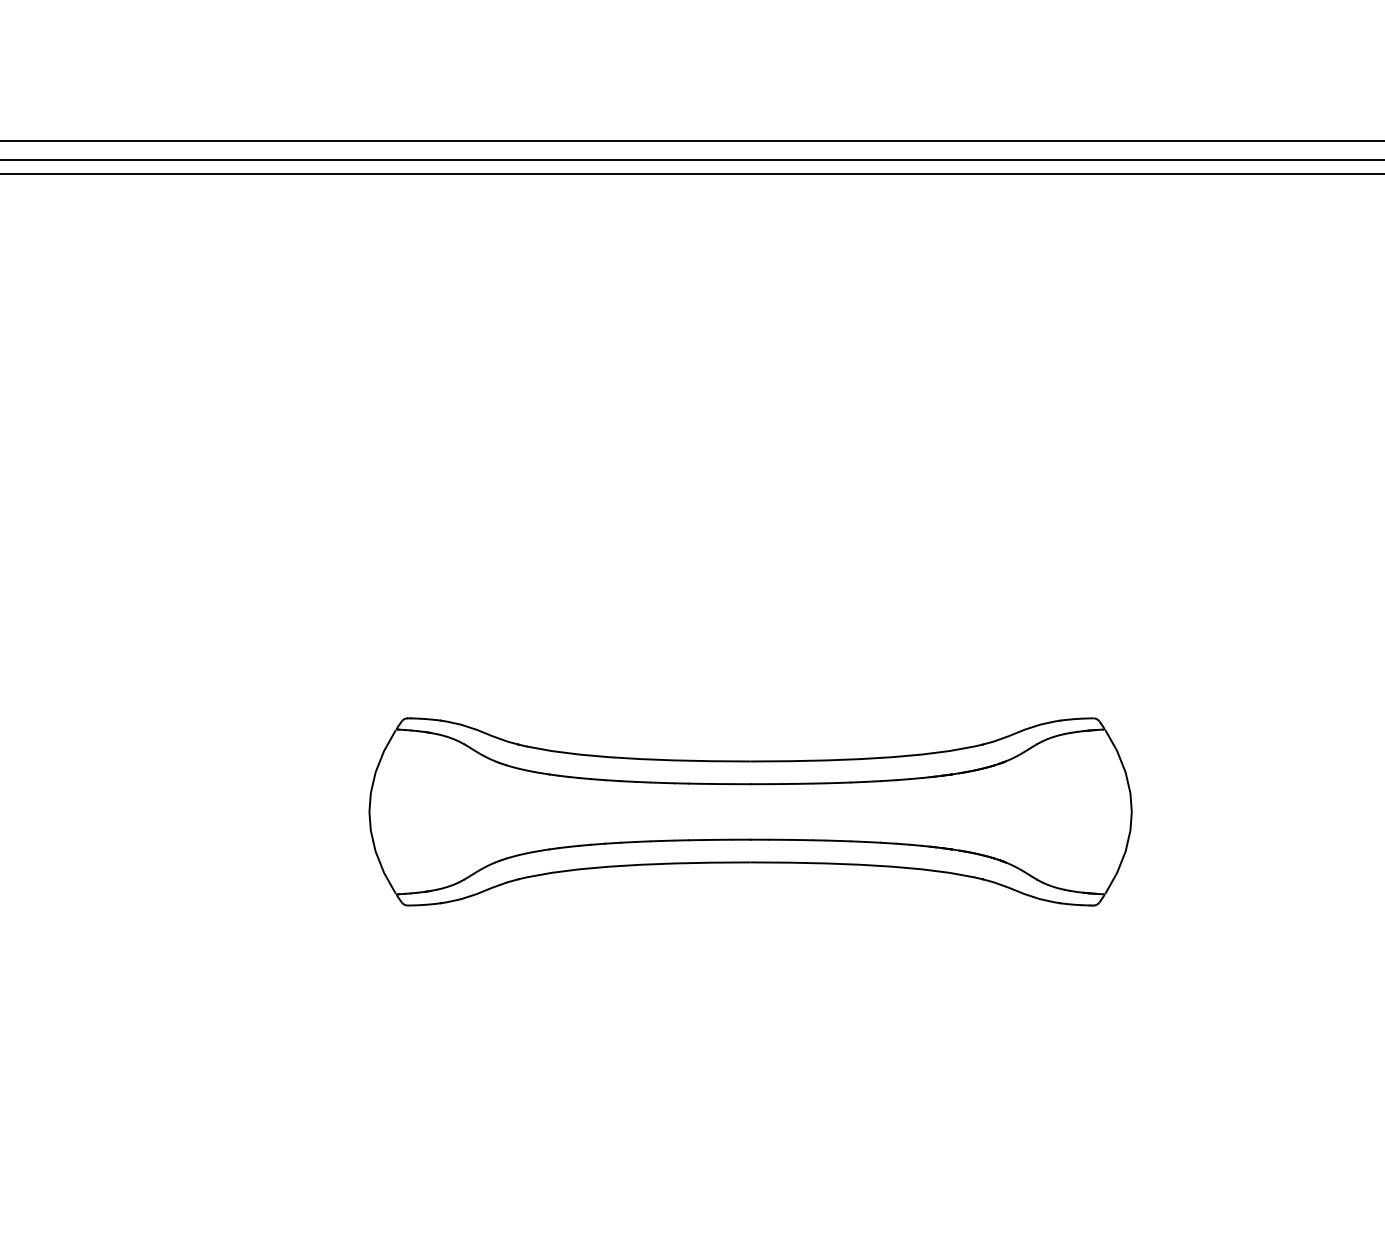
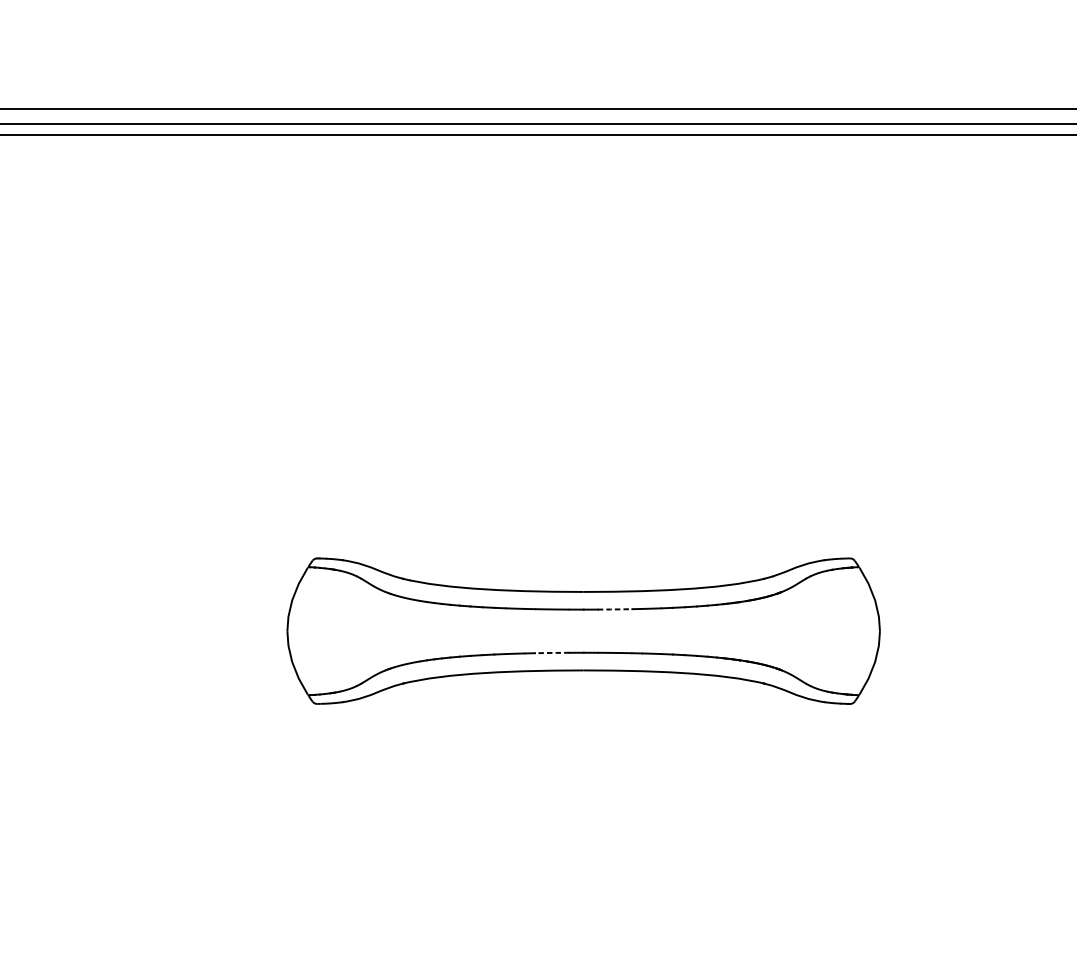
line: (791, 783) -> (615, 609), solid -> dashed
line: (710, 839) -> (552, 652), solid -> dashed

